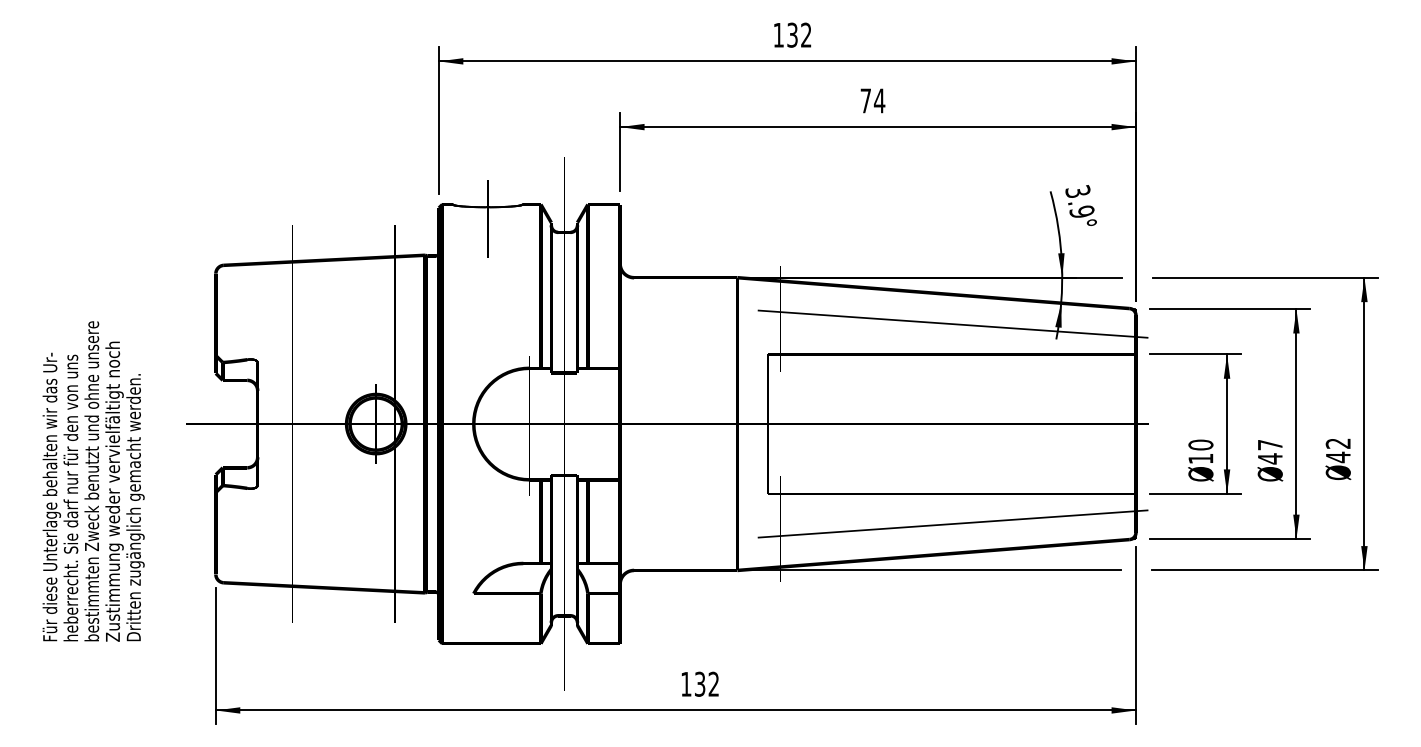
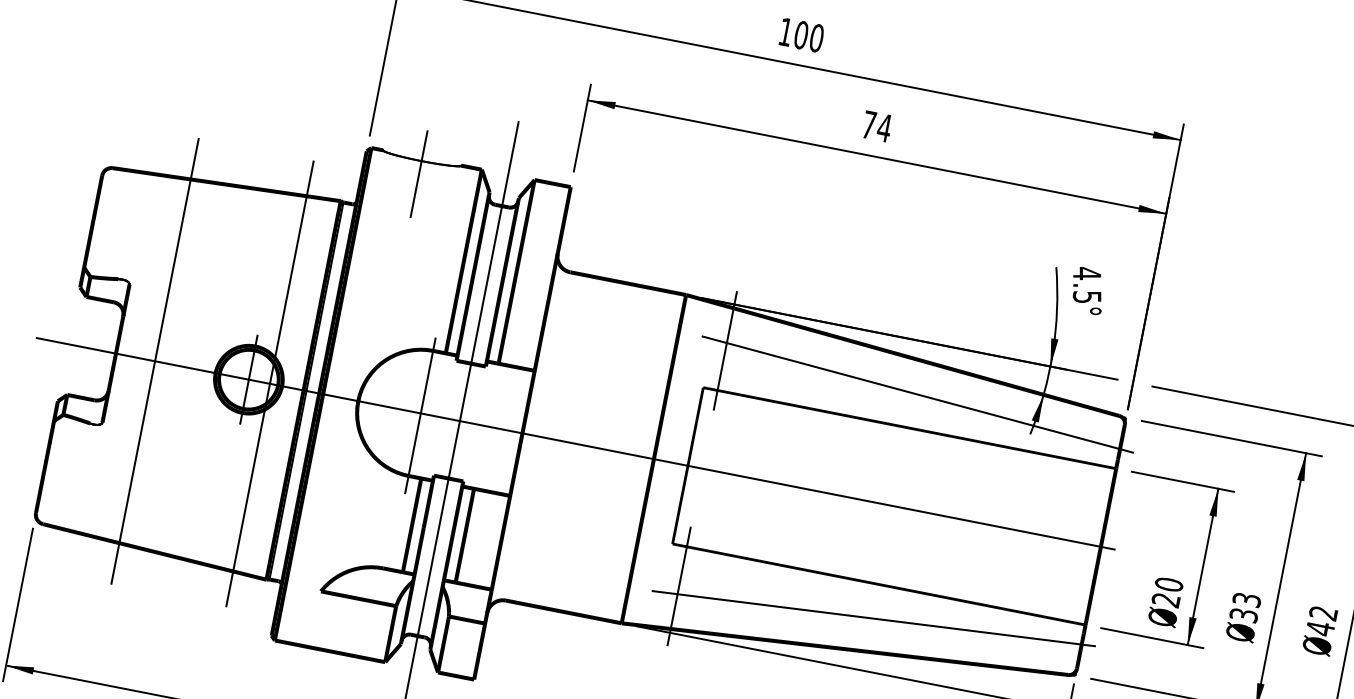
text: (799, 34) -> (809, 35), 132 -> 100
text: (1079, 201) -> (1086, 284), 3.9° -> 4.5°
text: (1269, 452) -> (1244, 608), 47 -> 33
text: (1200, 459) -> (1165, 600), 10 -> 20

